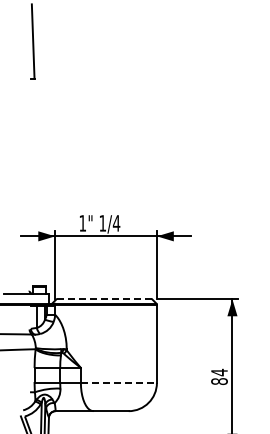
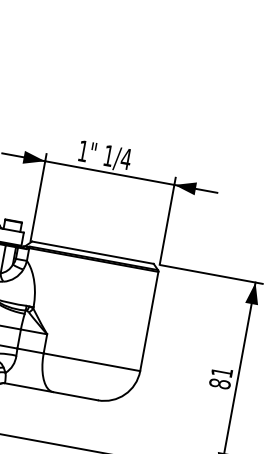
line: (104, 299) -> (93, 252), dashed -> solid
text: (219, 372) -> (222, 372), 84 -> 81
line: (119, 382) -> (92, 361), dashed -> solid

